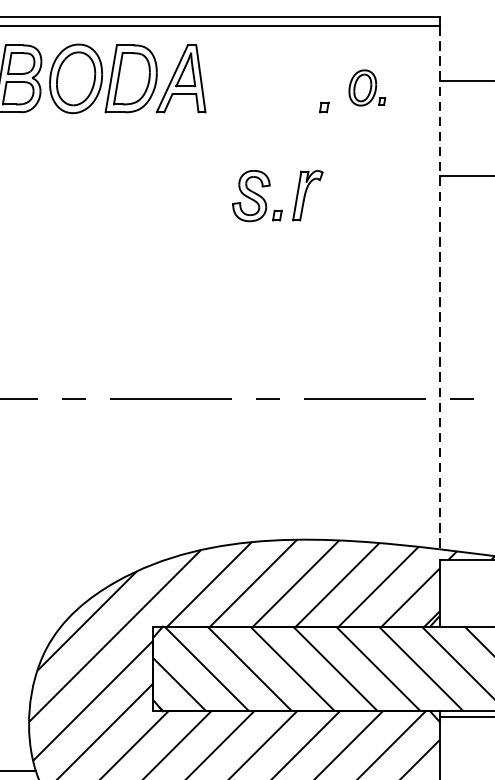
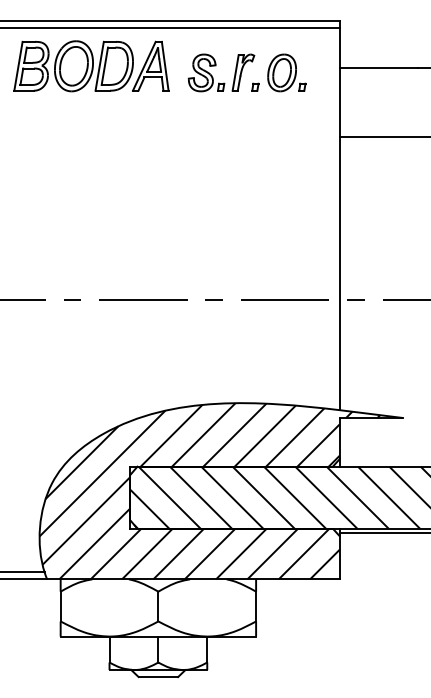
part: (366, 87) -> (286, 72), size x1.43
part: (271, 187) -> (216, 66), moved
line: (439, 288) -> (339, 219), dashed -> solid

